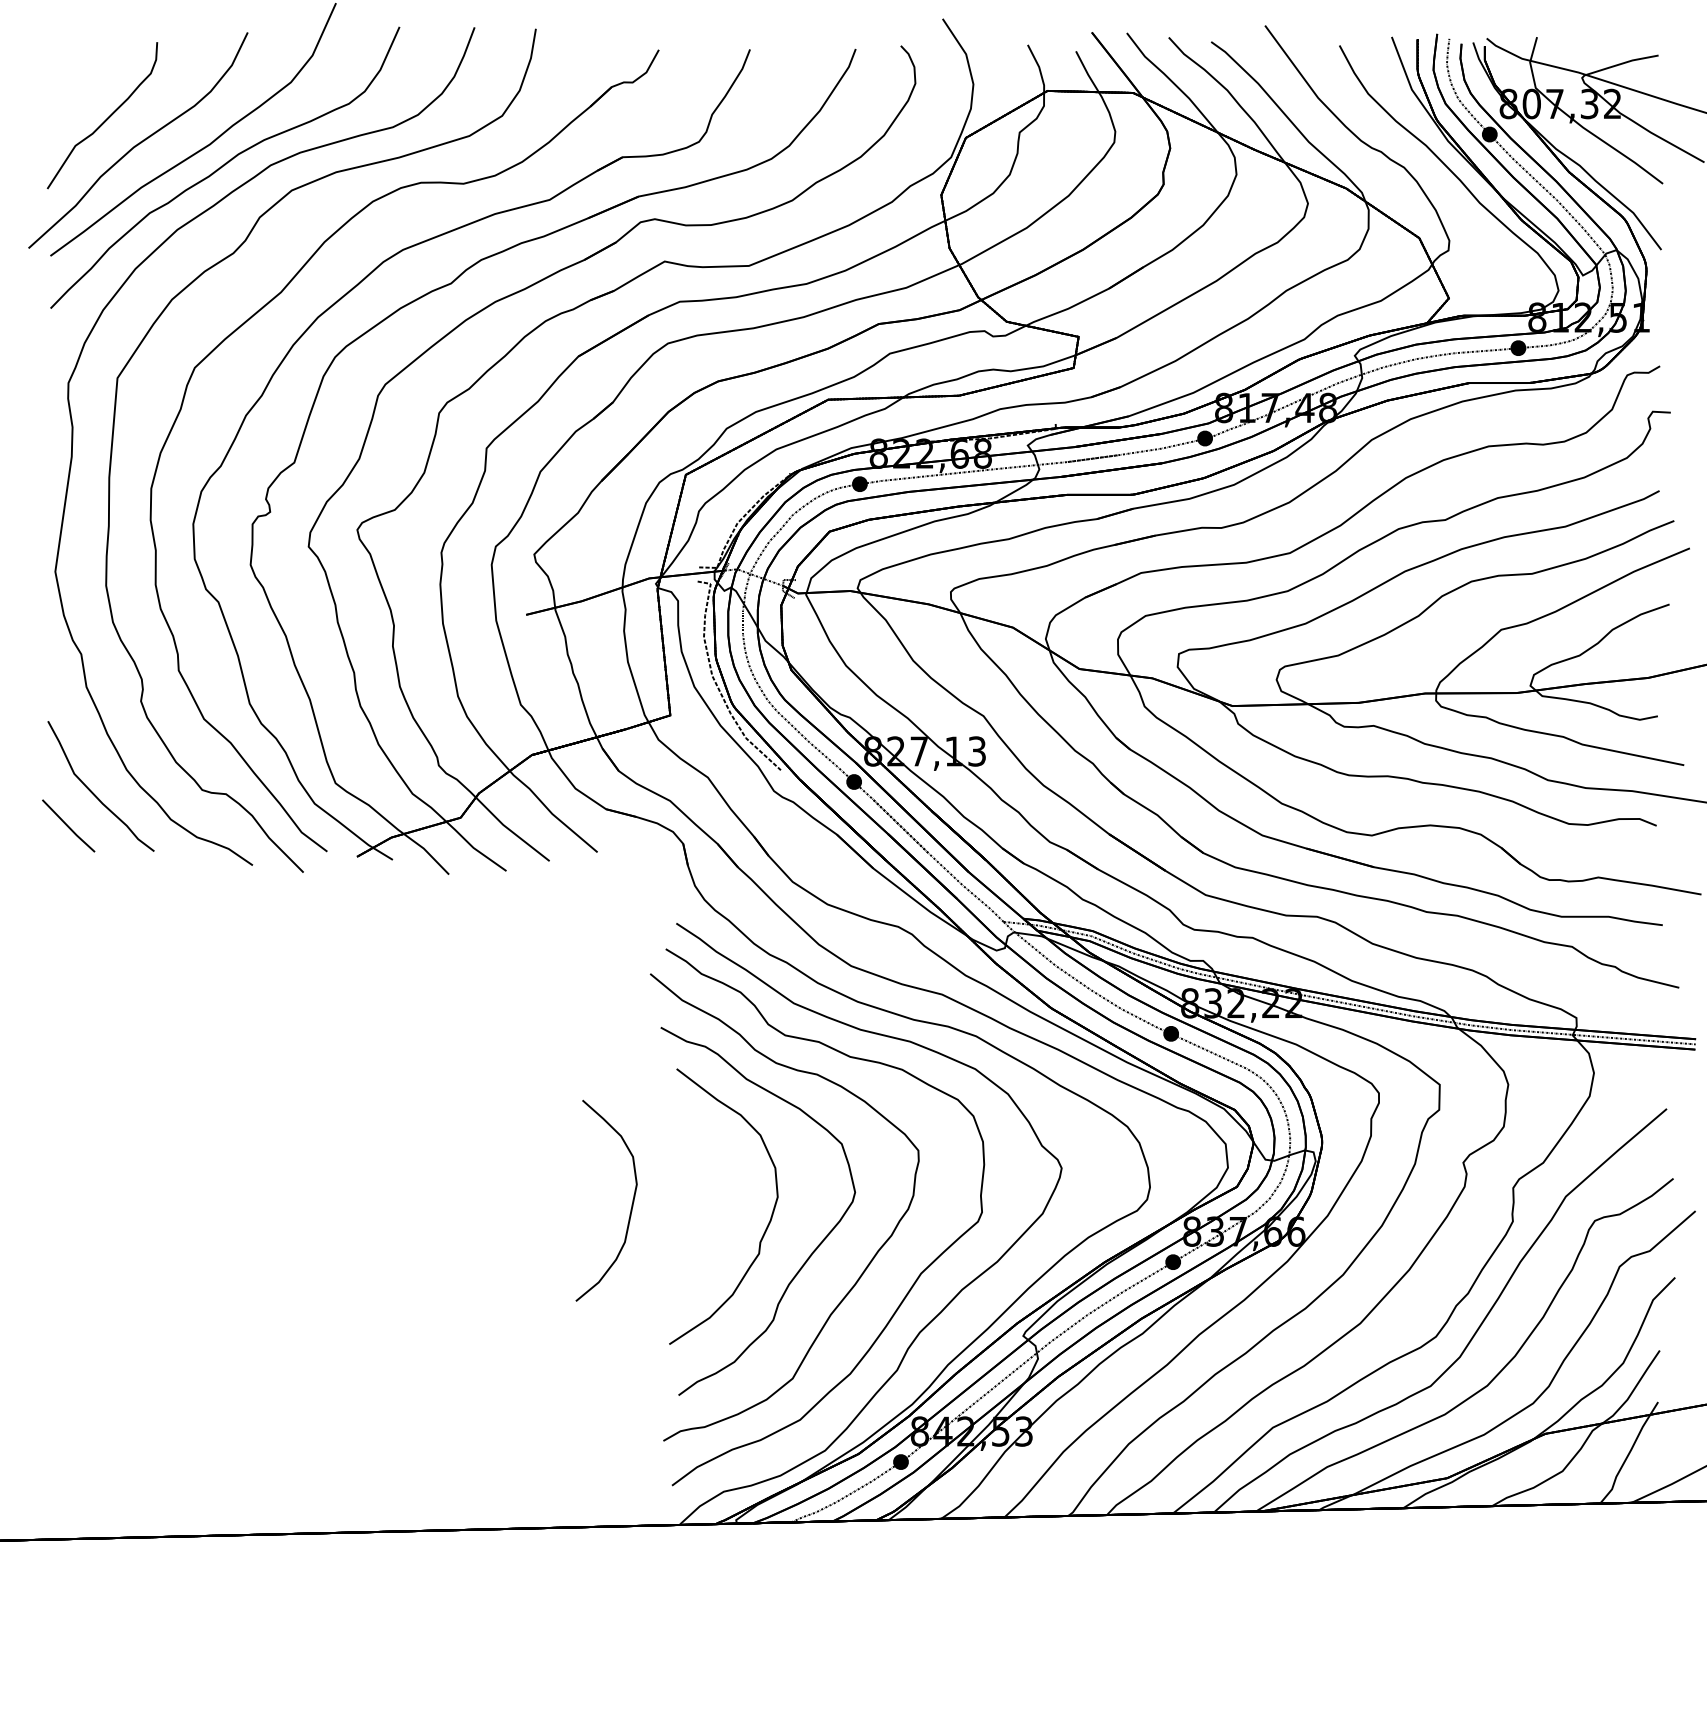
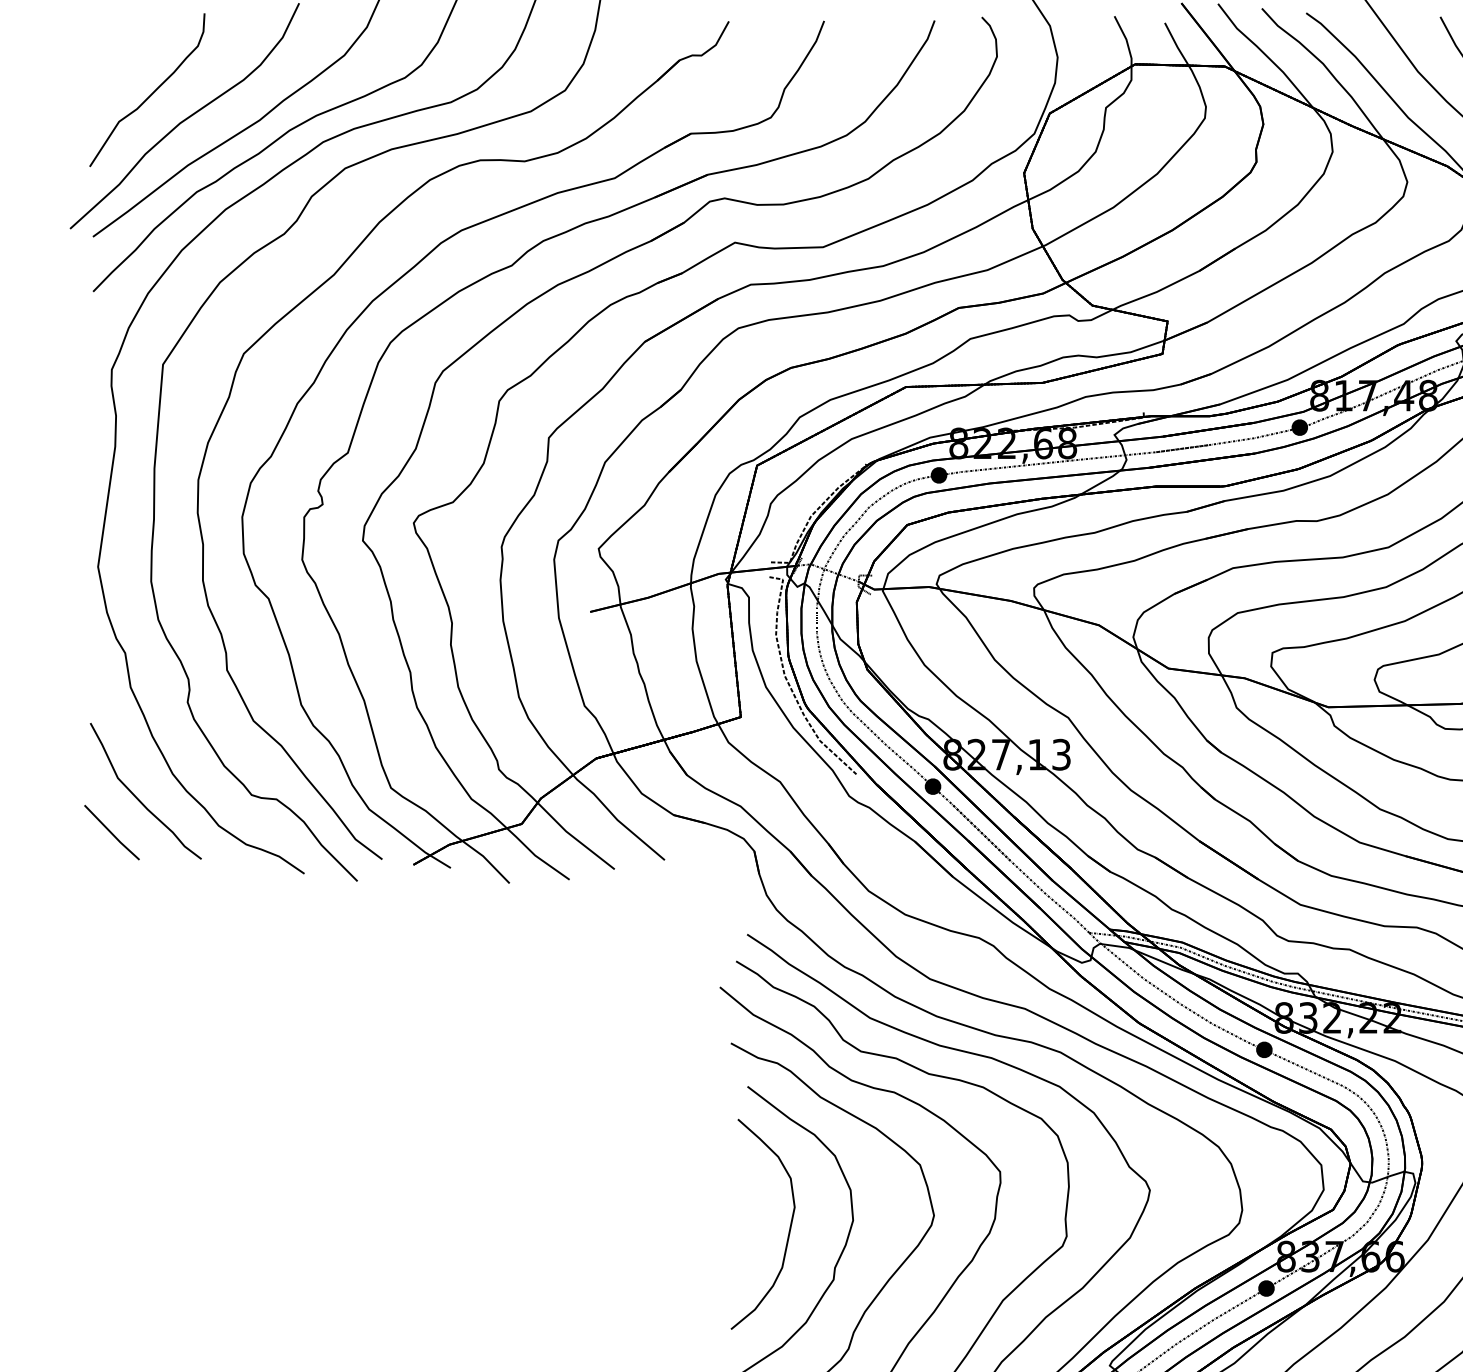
part: (631, 1204) -> (789, 1228), moved

